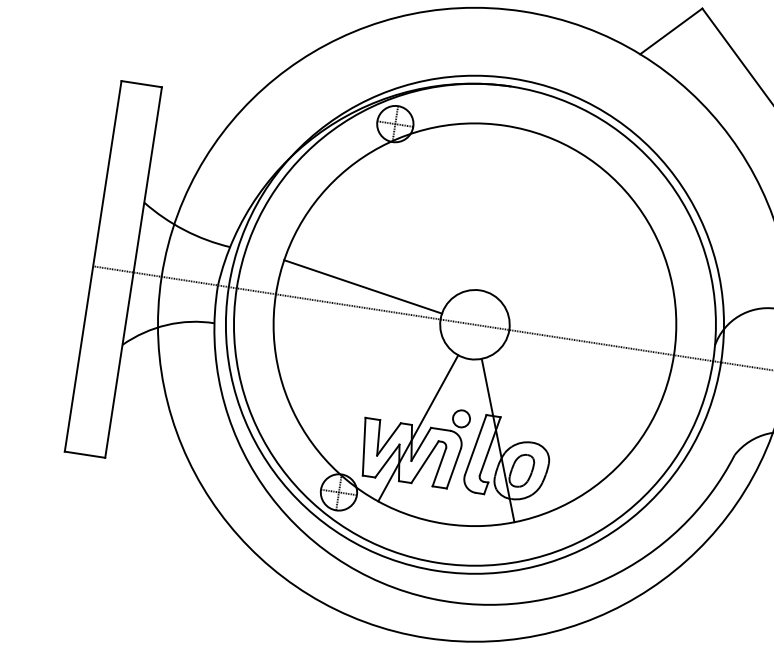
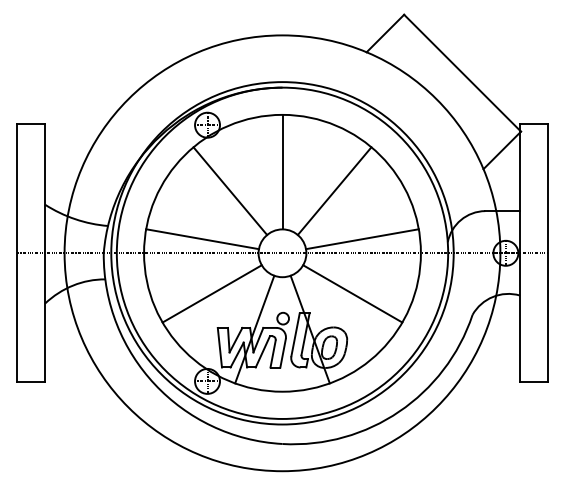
line: (492, 207) -> (282, 171), added
line: (413, 224) -> (230, 191), added
line: (563, 247) -> (334, 191), added
line: (593, 322) -> (362, 239), added
line: (364, 366) -> (211, 293), added
line: (566, 397) -> (352, 293), added

